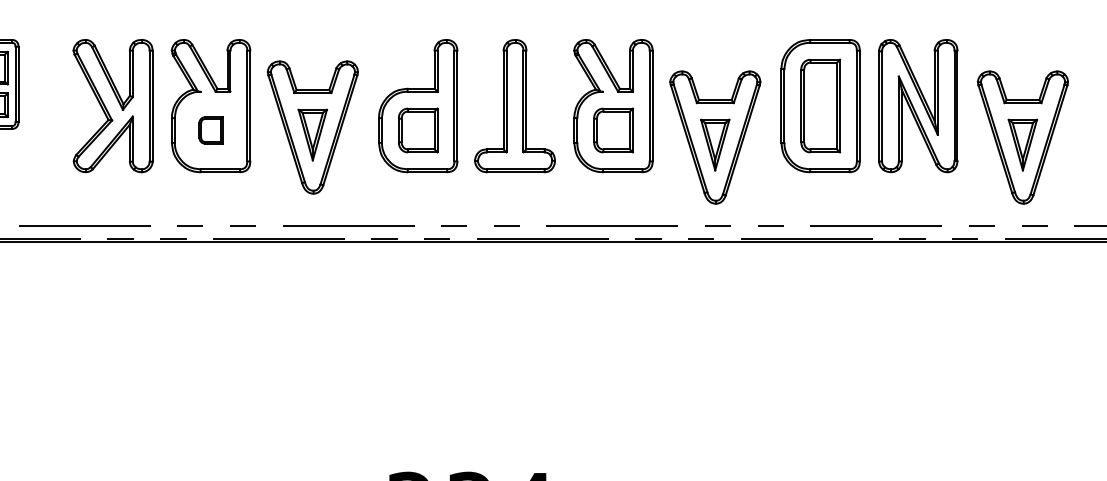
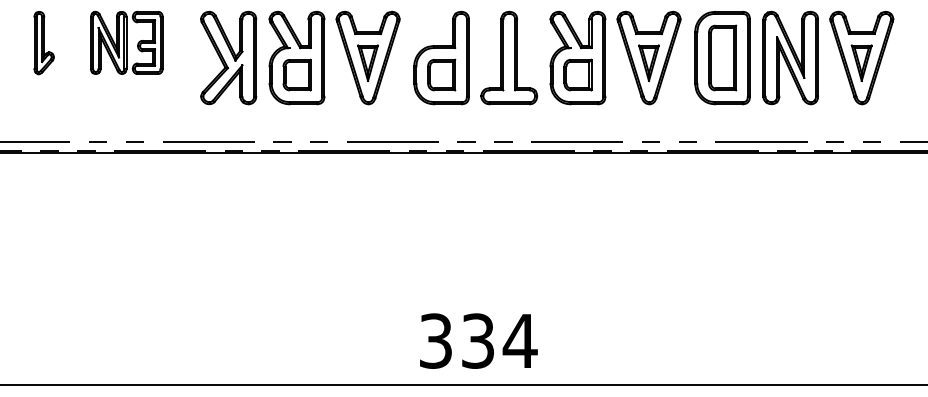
part: (312, 126) -> (367, 57), moved
part: (210, 129) -> (296, 74), size x1.67
part: (714, 136) -> (648, 57), moved
part: (1022, 136) -> (861, 57), moved

